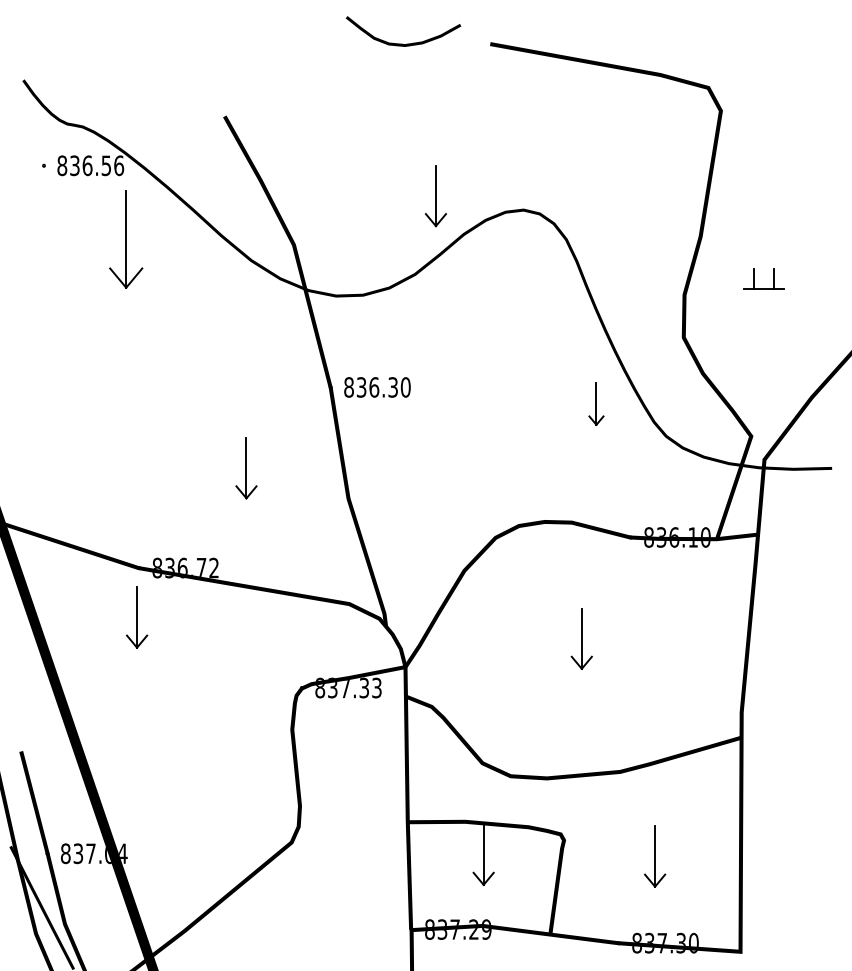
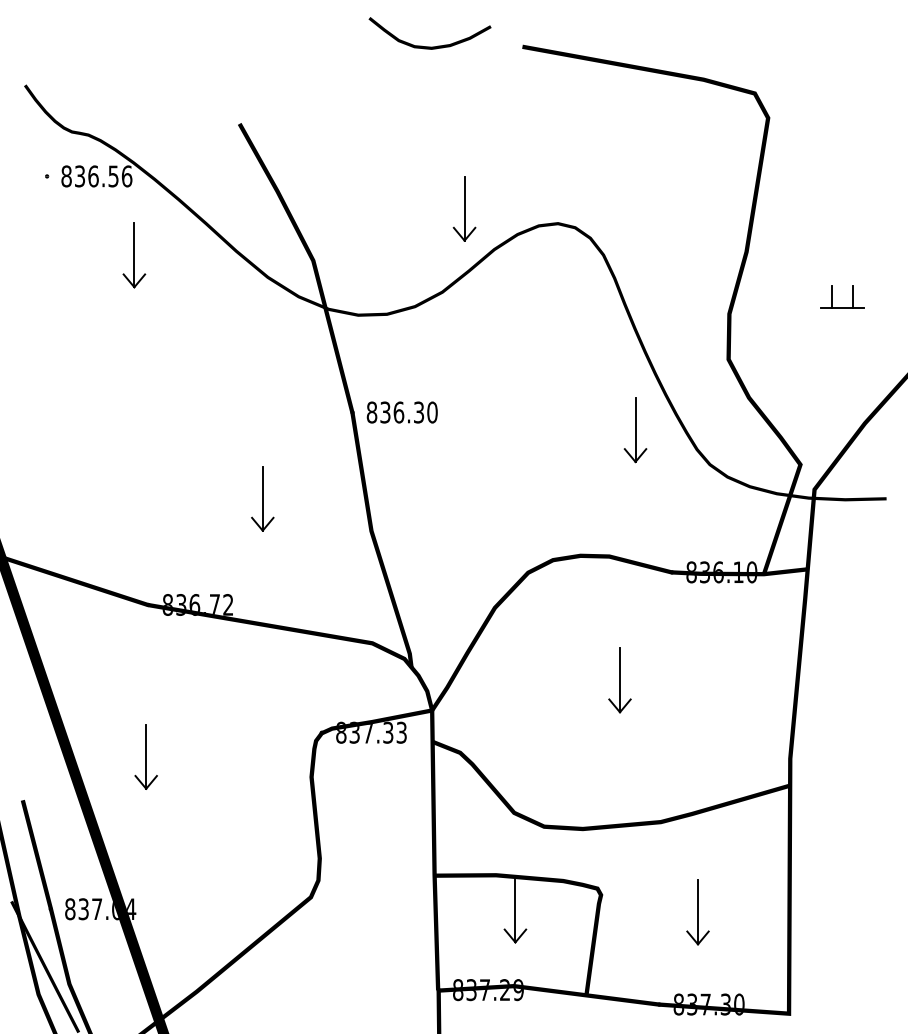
part: (125, 239) -> (133, 254), size x0.62
part: (754, 278) -> (832, 296), moved
part: (596, 403) -> (635, 429), size x1.43
part: (137, 617) -> (146, 756), moved

